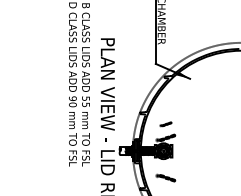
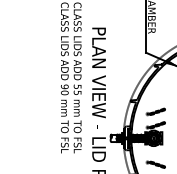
part: (165, 124) -> (155, 112), size x1.67

